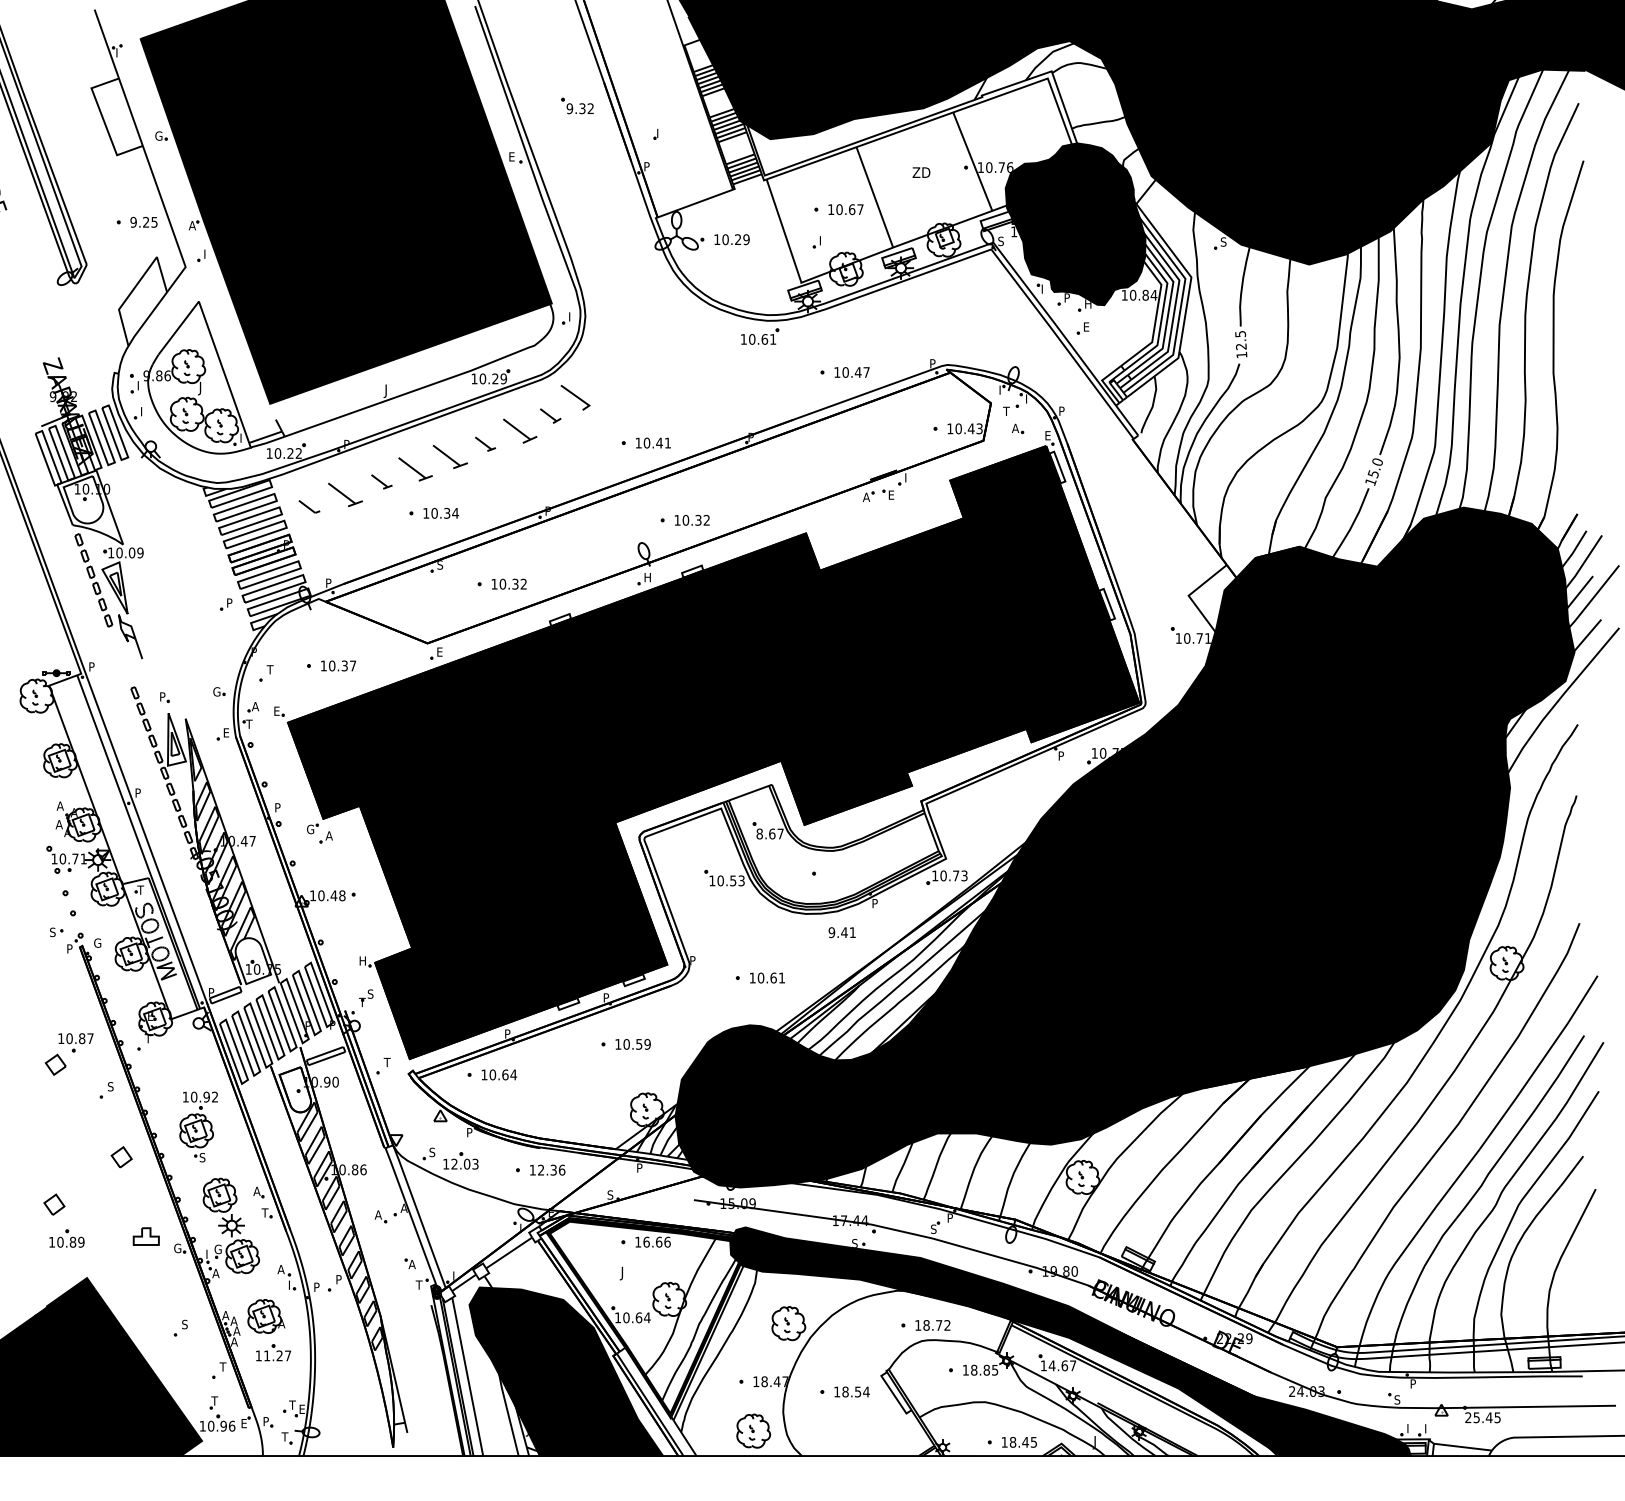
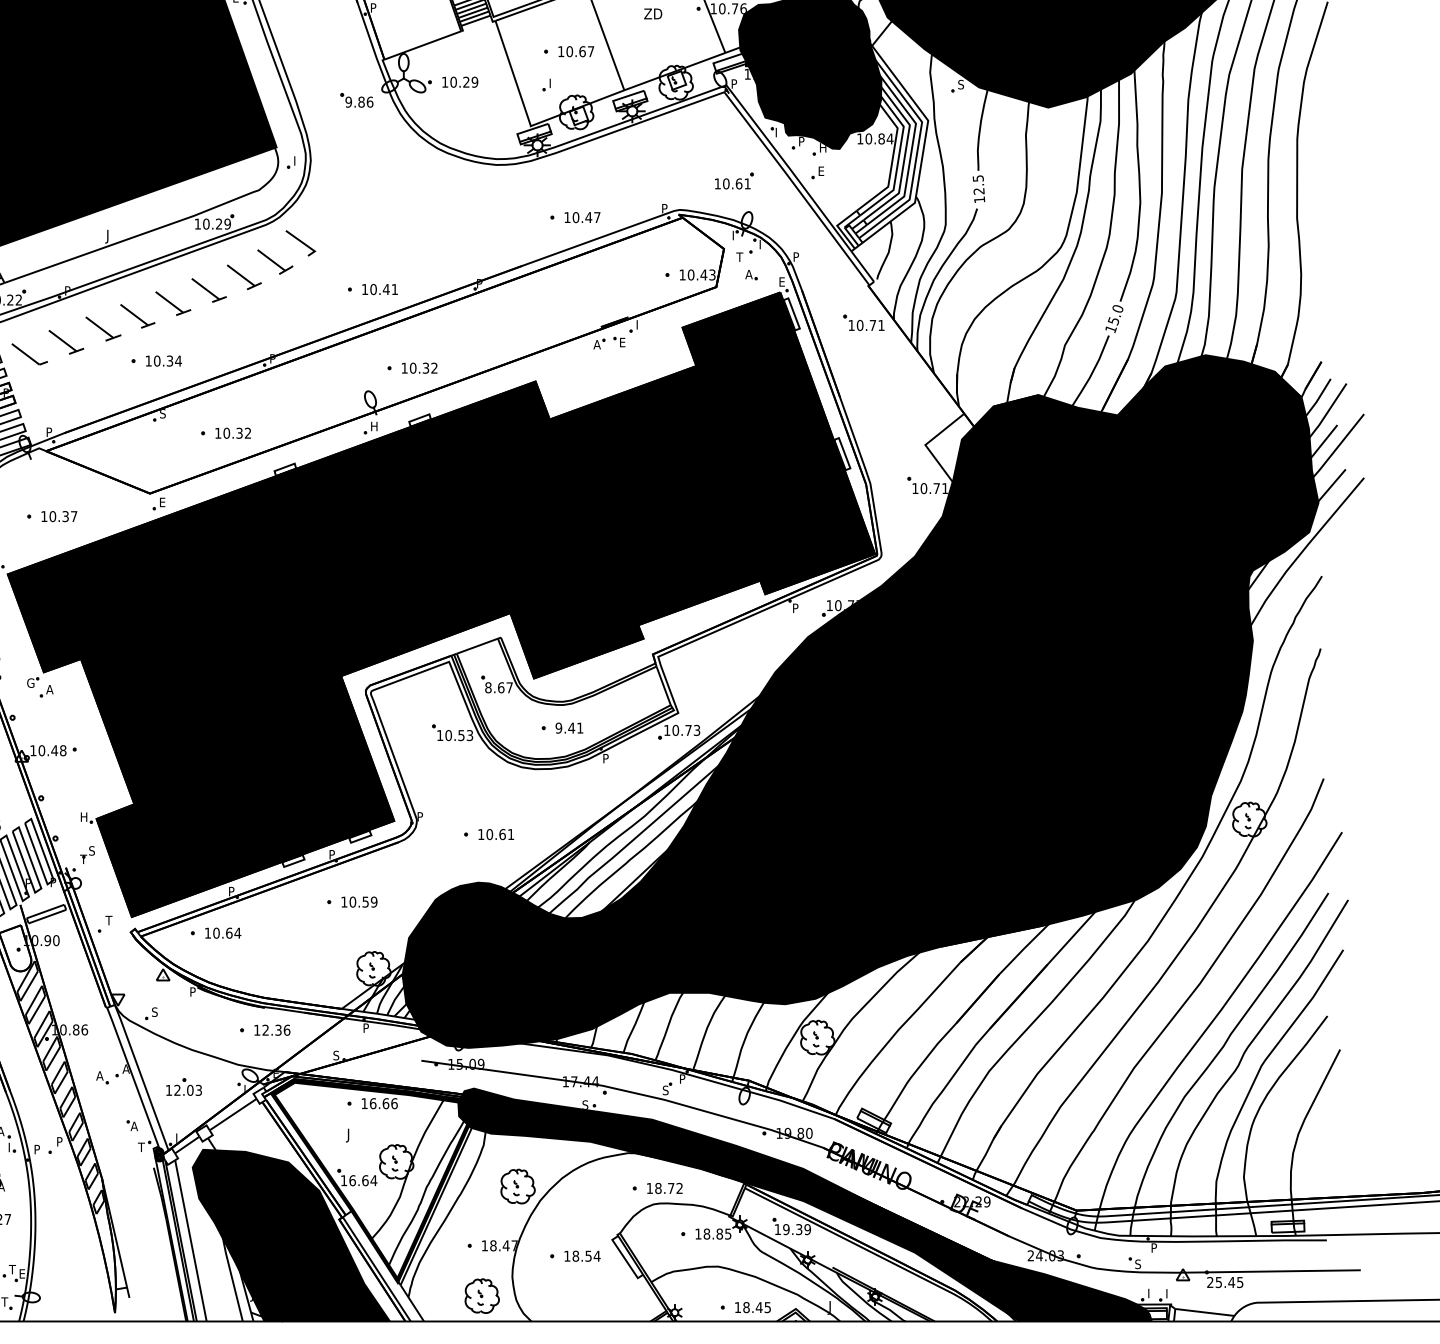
text: (1000, 241) -> (733, 84), S -> P
part: (630, 257) -> (356, 100), added
part: (760, 336) -> (734, 180), moved
part: (550, 415) -> (275, 261), size x1.67
part: (485, 444) -> (209, 290), size x1.67
part: (1127, 475) -> (863, 322), added
part: (381, 481) -> (103, 328), size x1.67
part: (309, 506) -> (29, 354), size x1.67
text: (841, 932) -> (568, 728), moved
part: (460, 1160) -> (183, 1086), moved
text: (626, 1317) -> (352, 1180), 10.64 -> 16.64
text: (1062, 1365) -> (796, 1229), 14.67 -> 19.39

